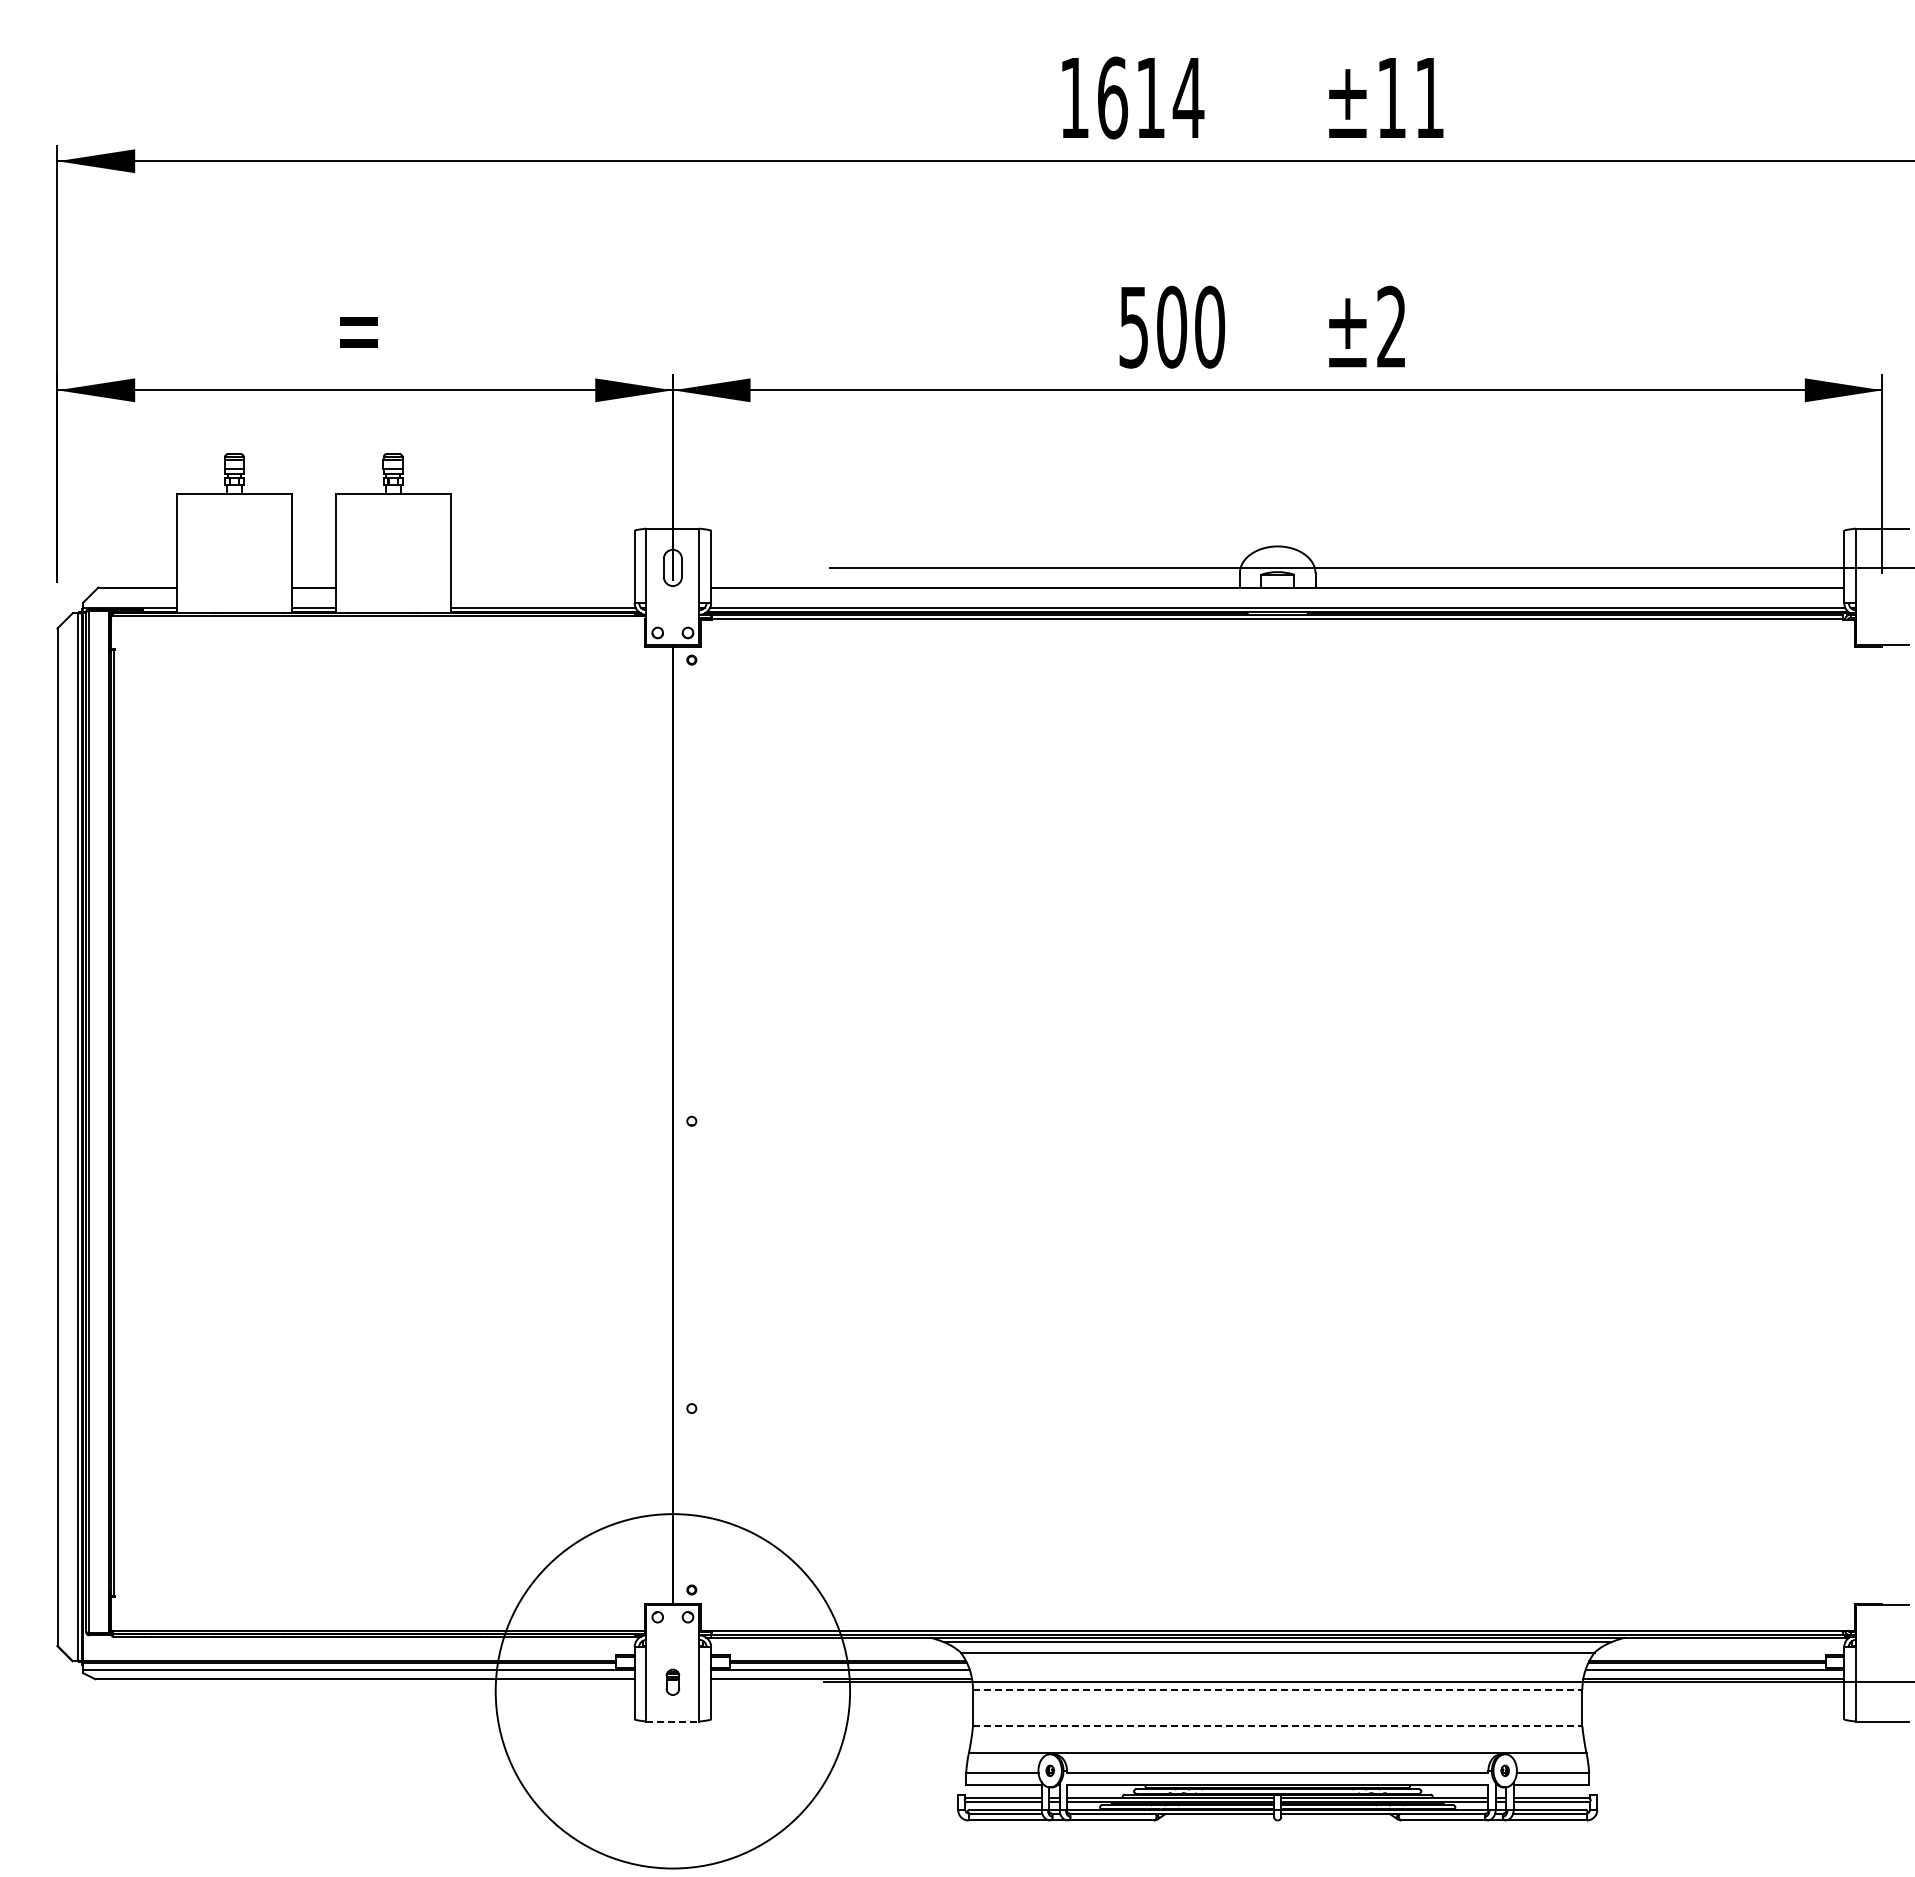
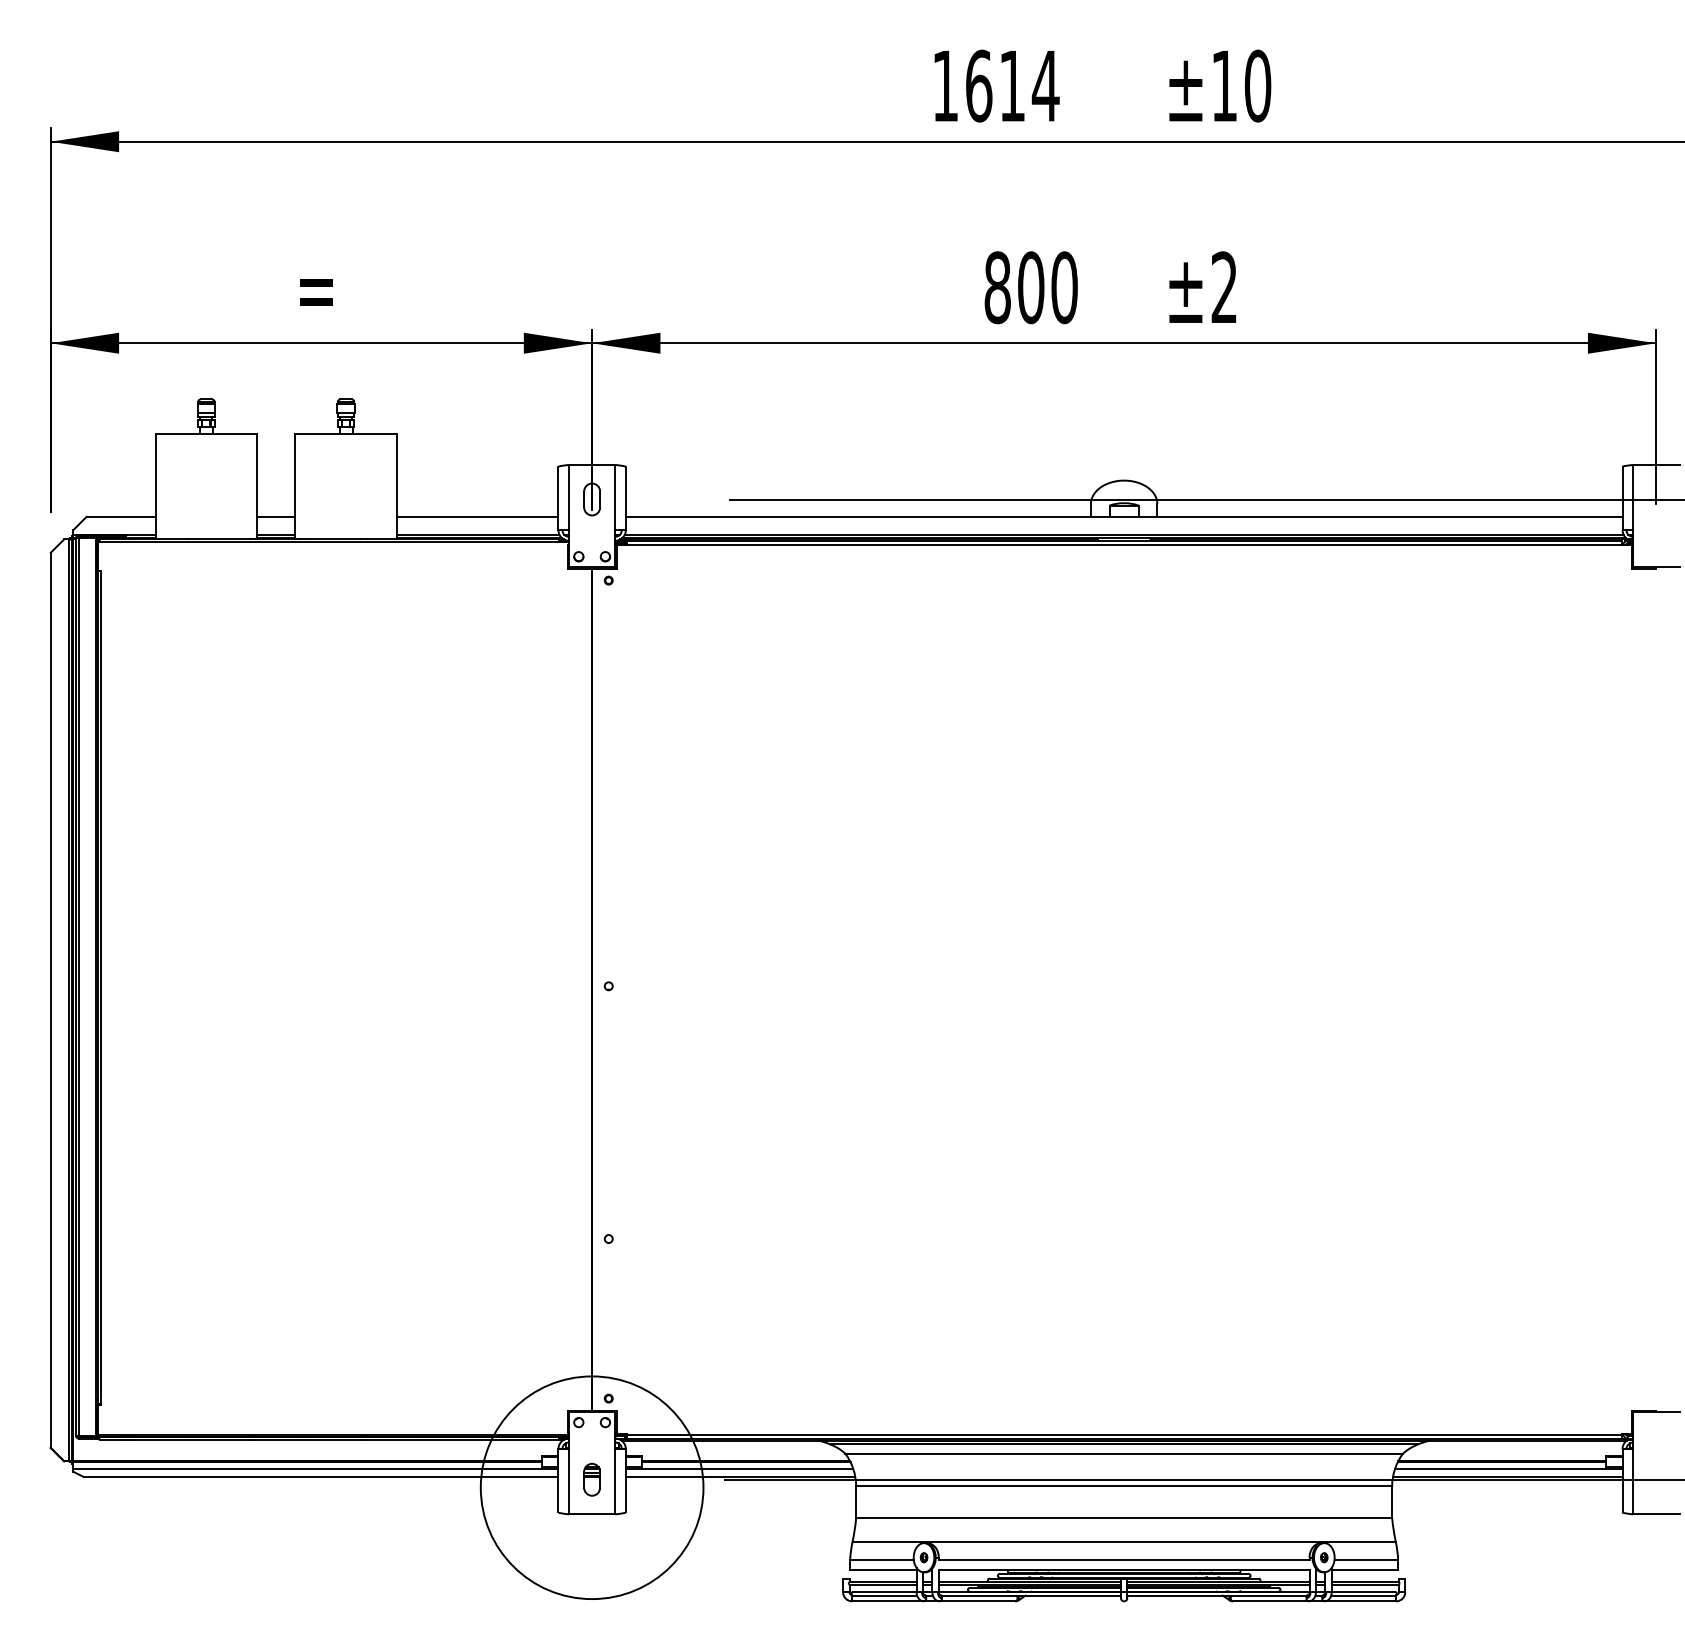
text: (1429, 97) -> (1257, 85), ±11 -> ±10
text: (1133, 326) -> (997, 287), 500 -> 800
line: (542, 587) -> (477, 516), added
part: (672, 1682) -> (591, 1479), size x1.43
line: (1277, 1689) -> (1124, 1486), dashed -> solid
circle: (672, 1690) -> (591, 1487), size x0.71
line: (673, 1721) -> (592, 1514), dashed -> solid
line: (1277, 1726) -> (1124, 1518), dashed -> solid

